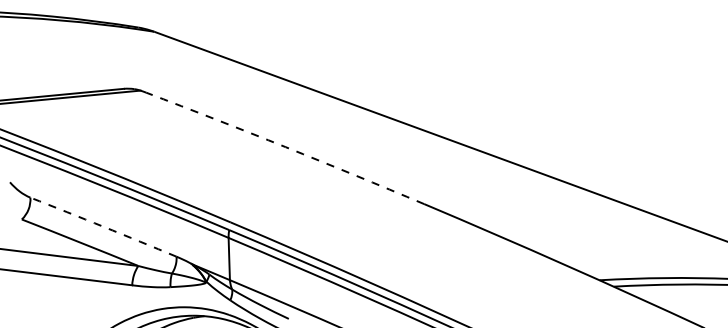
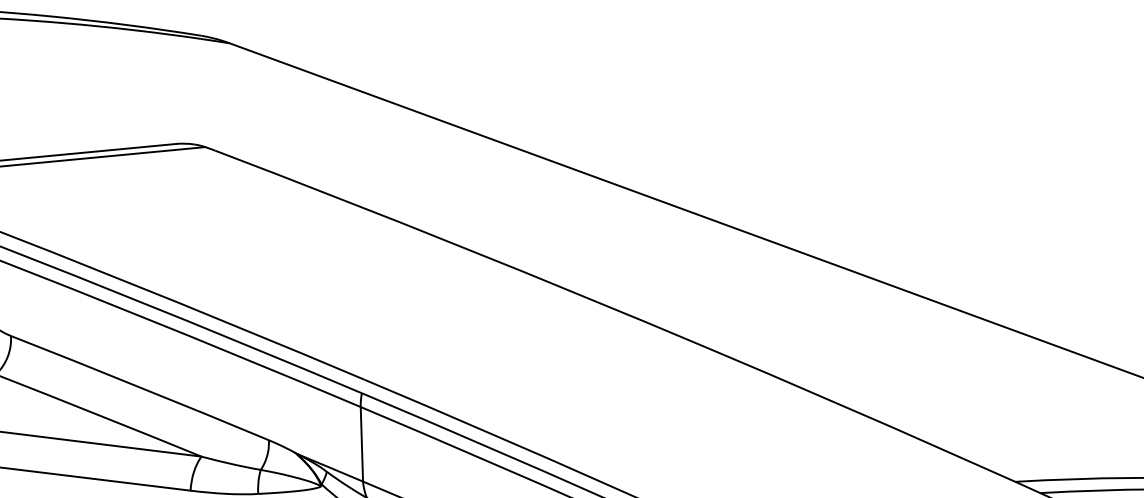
arc: (285, 147) -> (461, 247), dashed -> solid
arc: (103, 226) -> (139, 386), dashed -> solid

